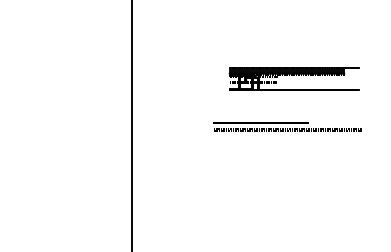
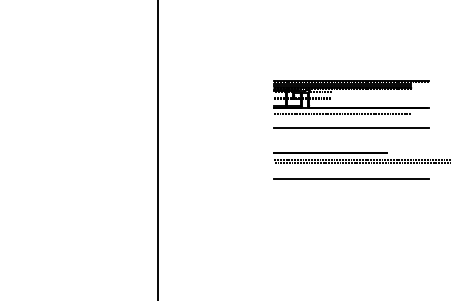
line: (286, 95) -> (342, 114), added
line: (294, 107) -> (351, 128), added
part: (287, 126) -> (362, 157), moved
line: (294, 149) -> (351, 178), added

